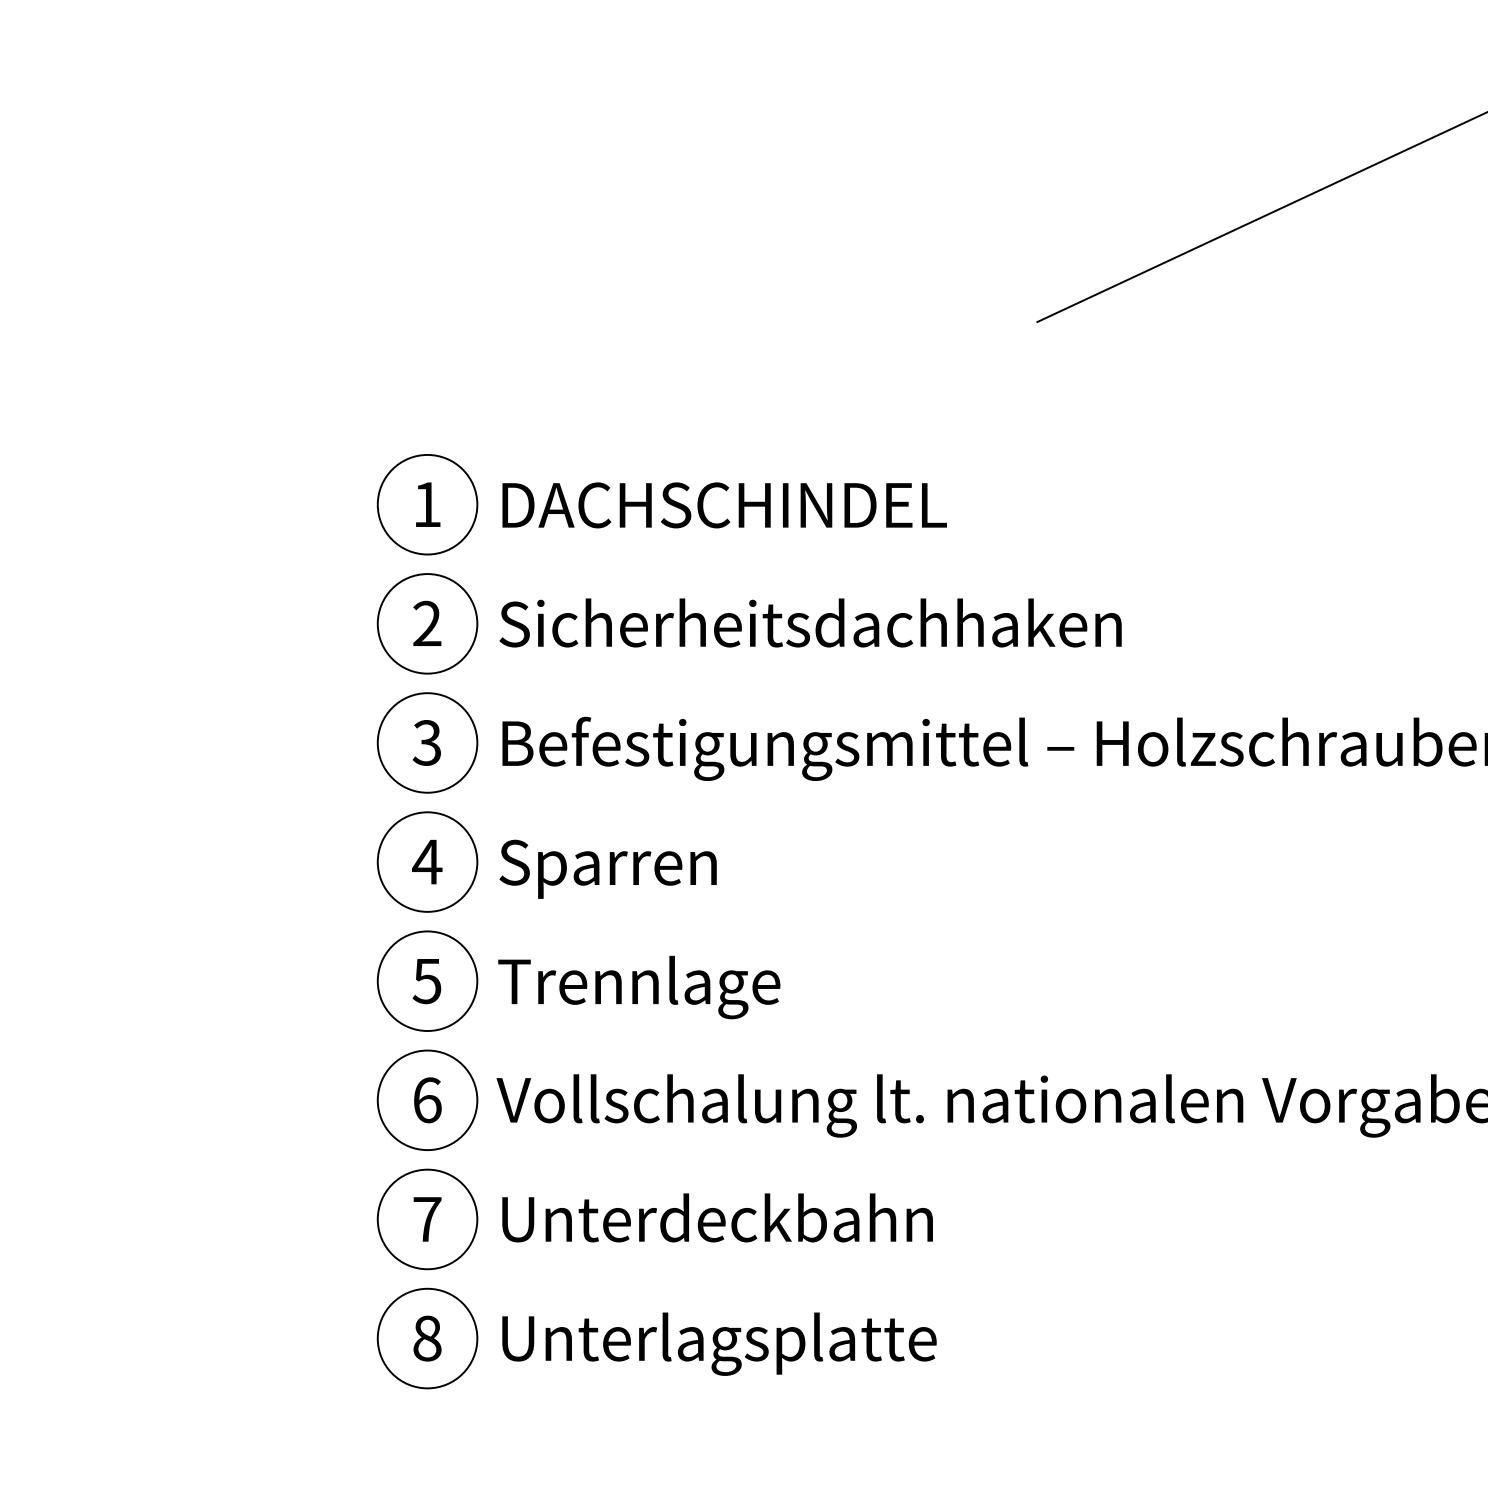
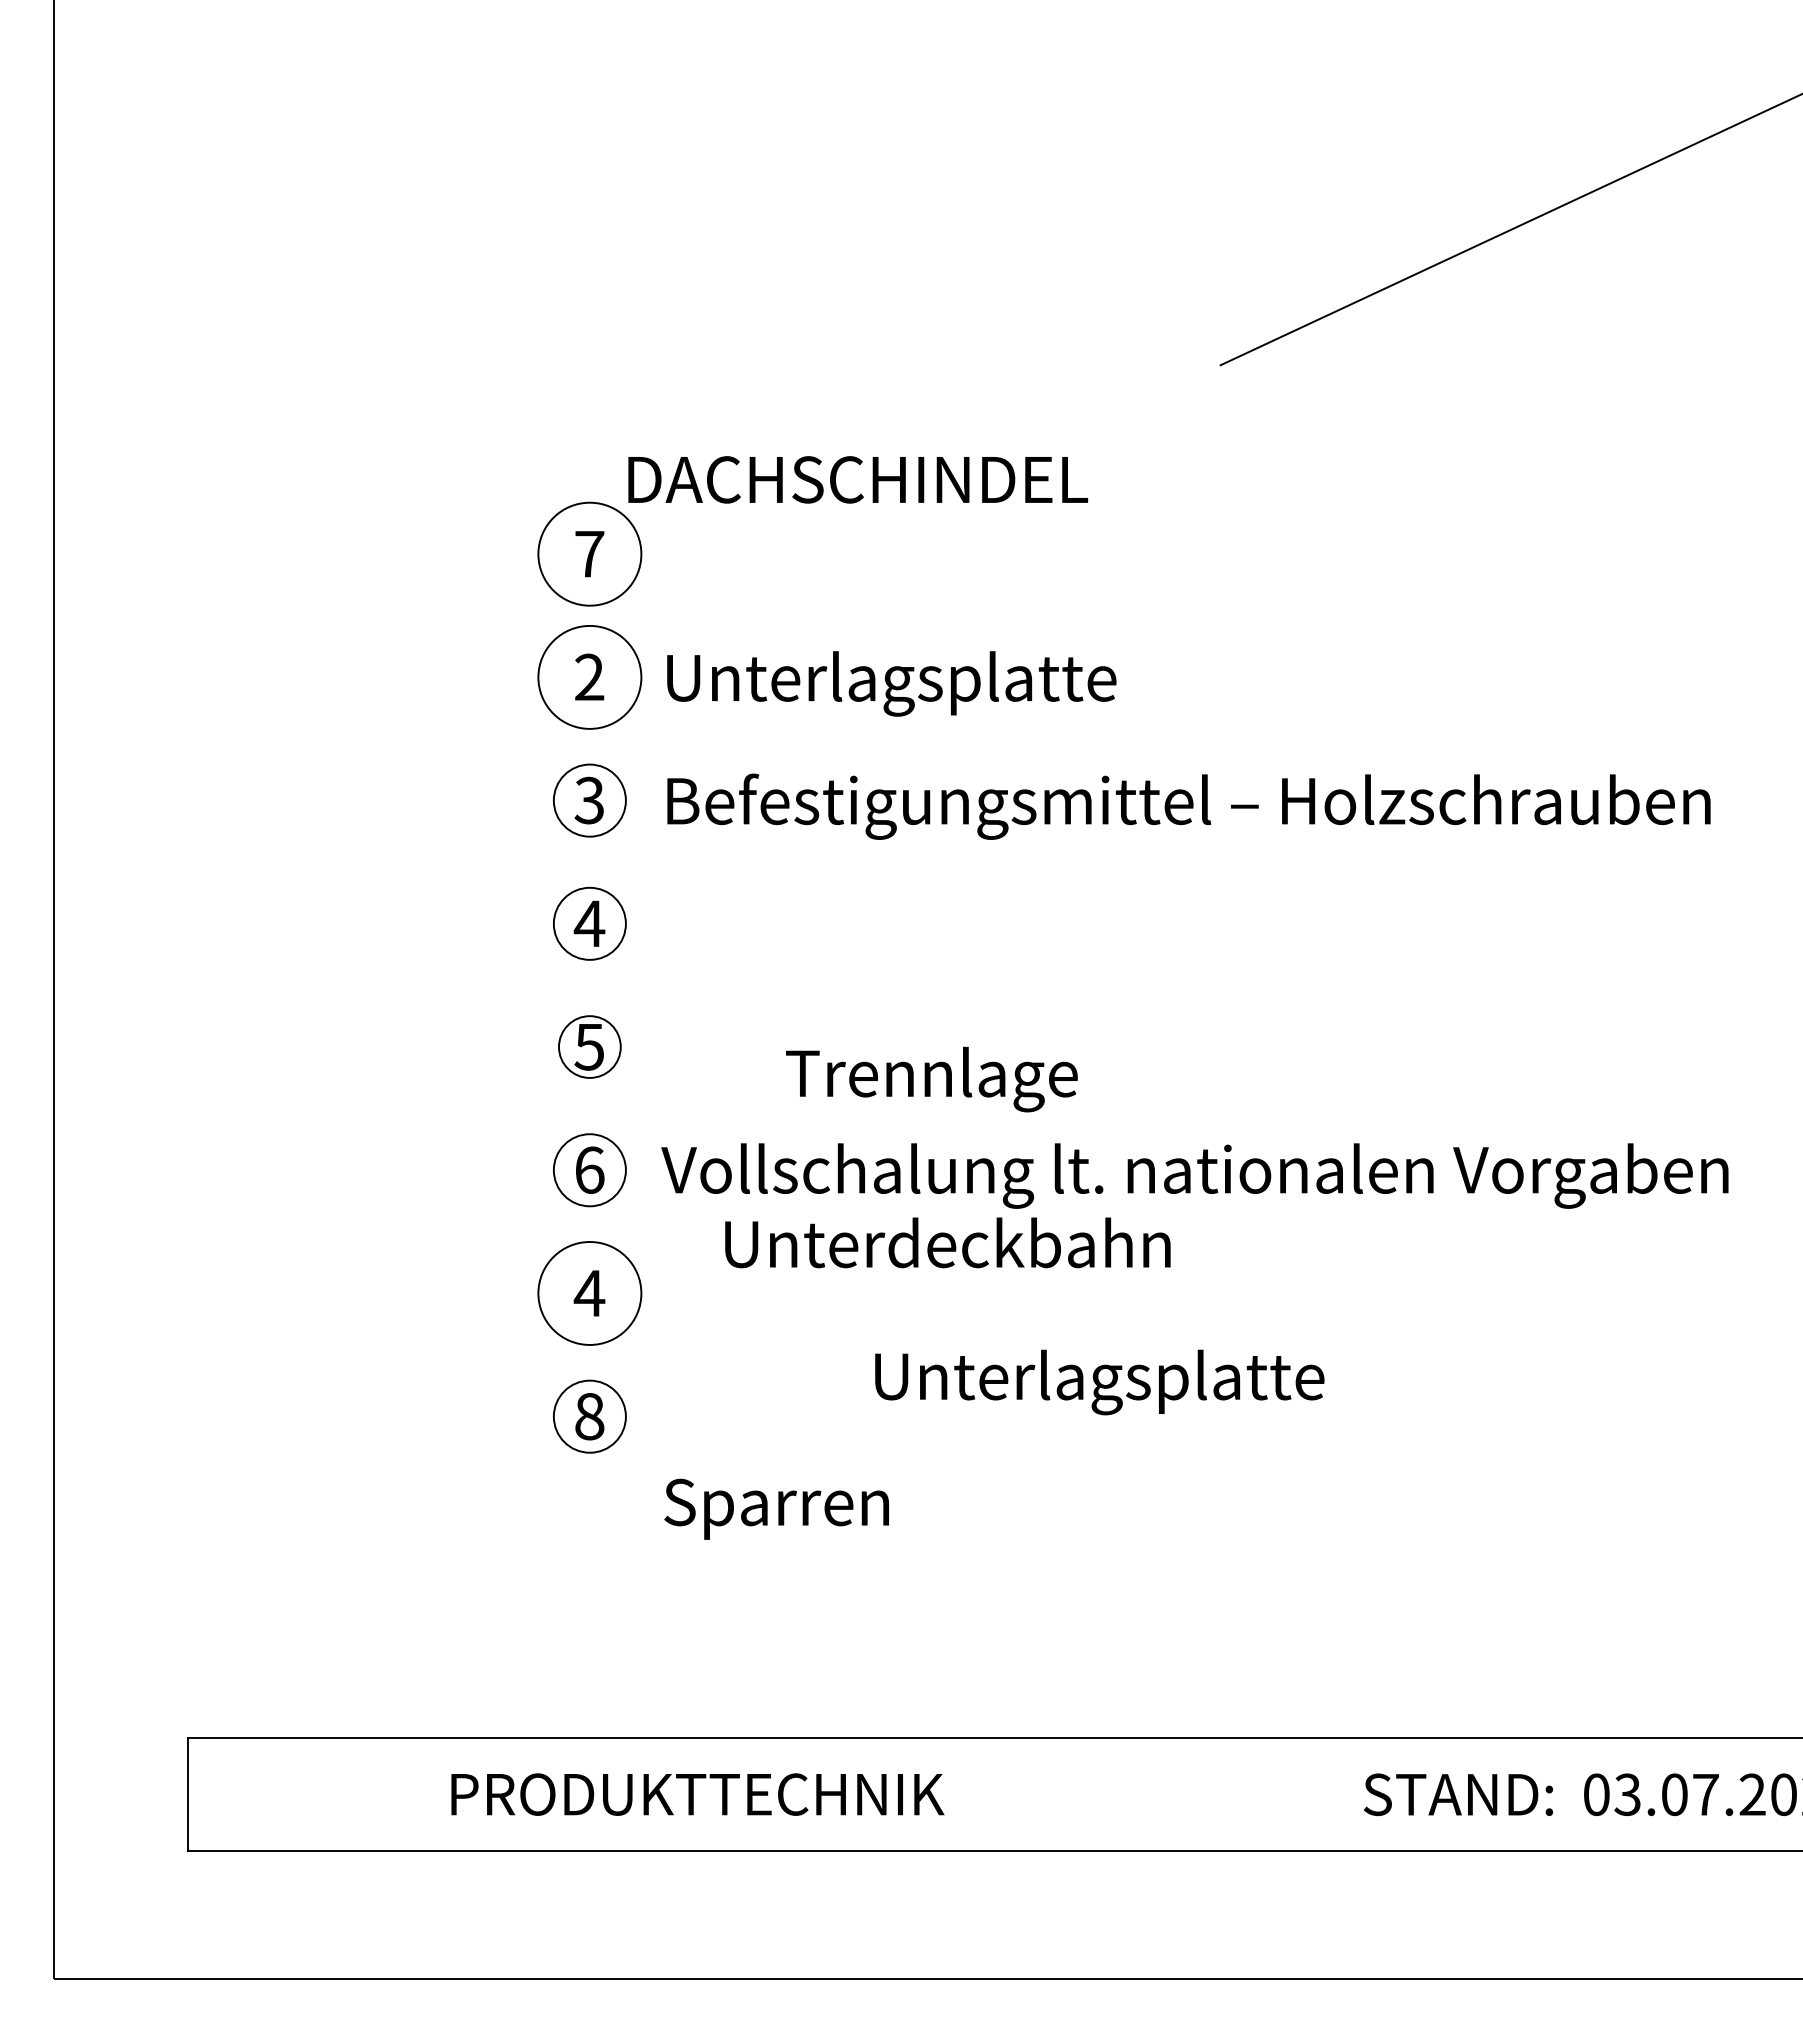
text: (427, 505) -> (589, 554), 1 -> 7
text: (724, 505) -> (858, 479), moved
text: (810, 629) -> (985, 683), Sicherheitsdachhaken -> Unterlagsplatte
circle: (427, 742) -> (589, 800), size x0.7
circle: (427, 861) -> (589, 923), size x0.7
text: (607, 868) -> (776, 1508), moved
circle: (427, 980) -> (589, 1046), size x0.6
text: (638, 987) -> (931, 1079), moved
circle: (427, 1099) -> (589, 1169), size x0.7
text: (717, 1217) -> (947, 1242), moved
text: (427, 1219) -> (589, 1293), 7 -> 4
circle: (427, 1338) -> (589, 1416), size x0.7
text: (719, 1344) -> (1099, 1382), moved

